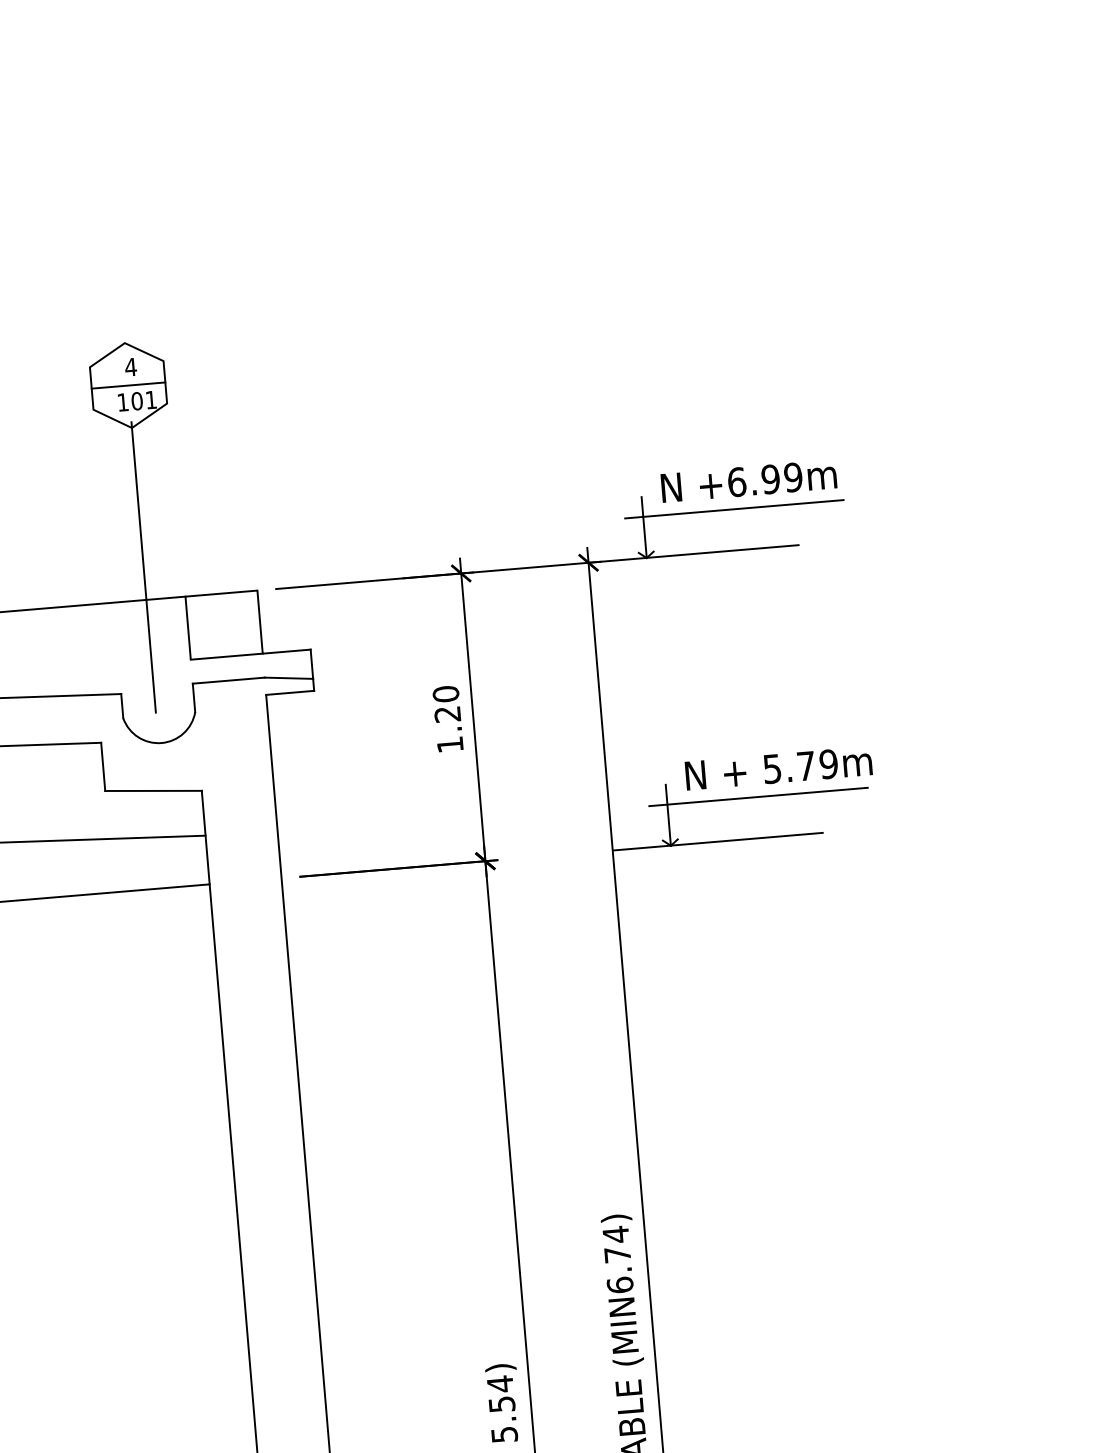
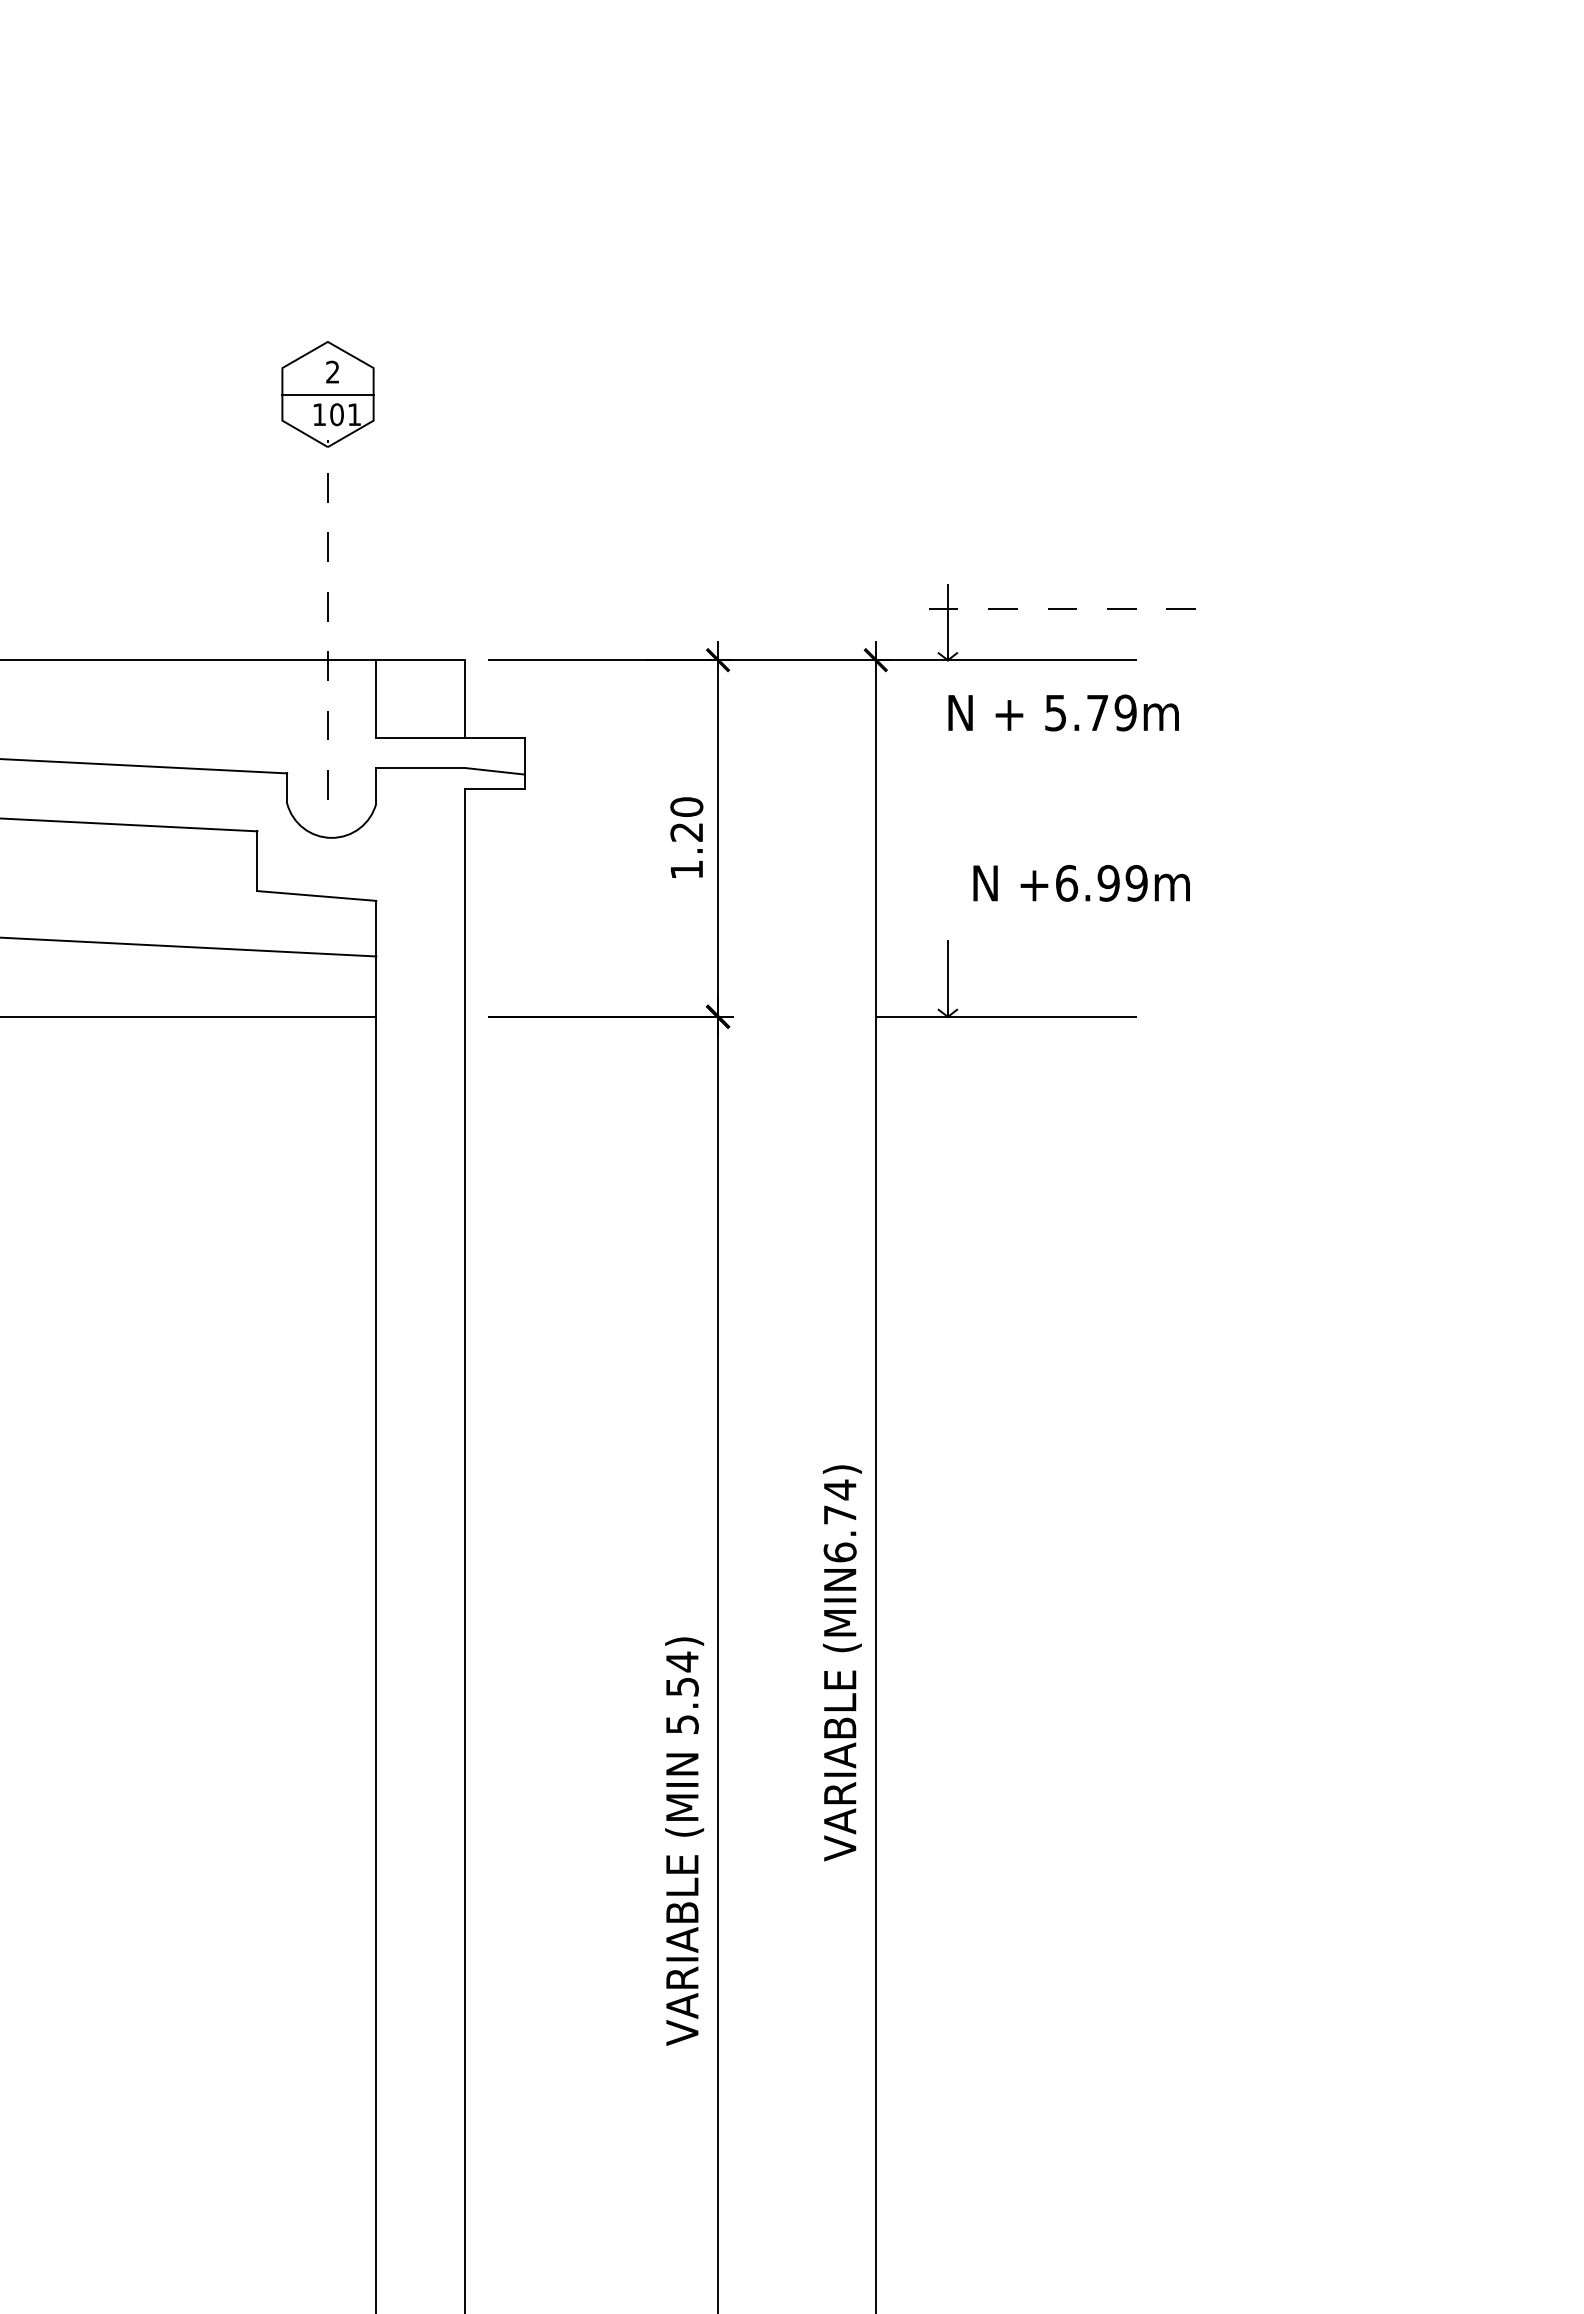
text: (130, 366) -> (332, 371), 4 -> 2
text: (748, 481) -> (1081, 883), moved
line: (734, 509) -> (1060, 609), solid -> dashed
line: (143, 567) -> (327, 619), solid -> dashed
text: (778, 768) -> (1063, 712), moved
line: (758, 796) -> (1060, 965), removed

